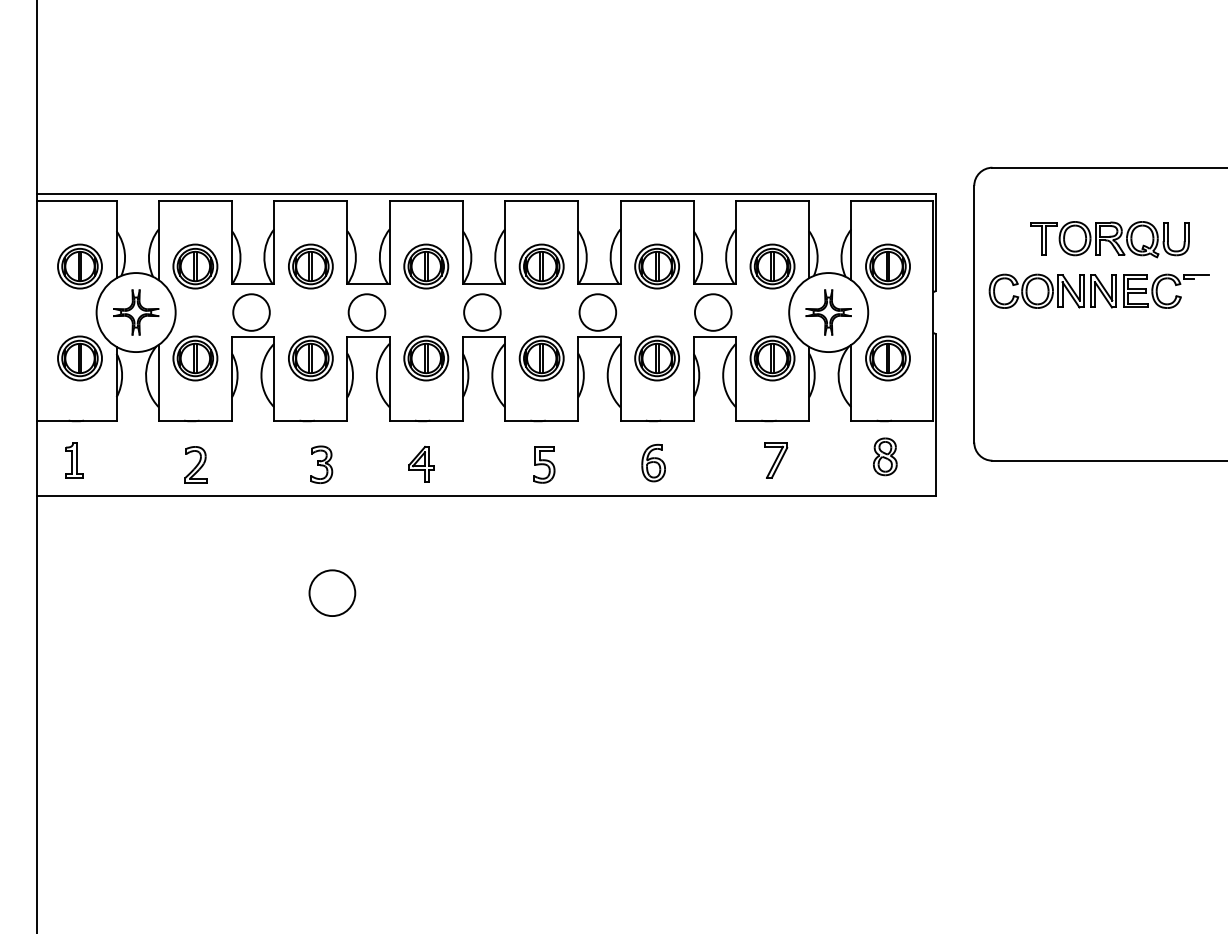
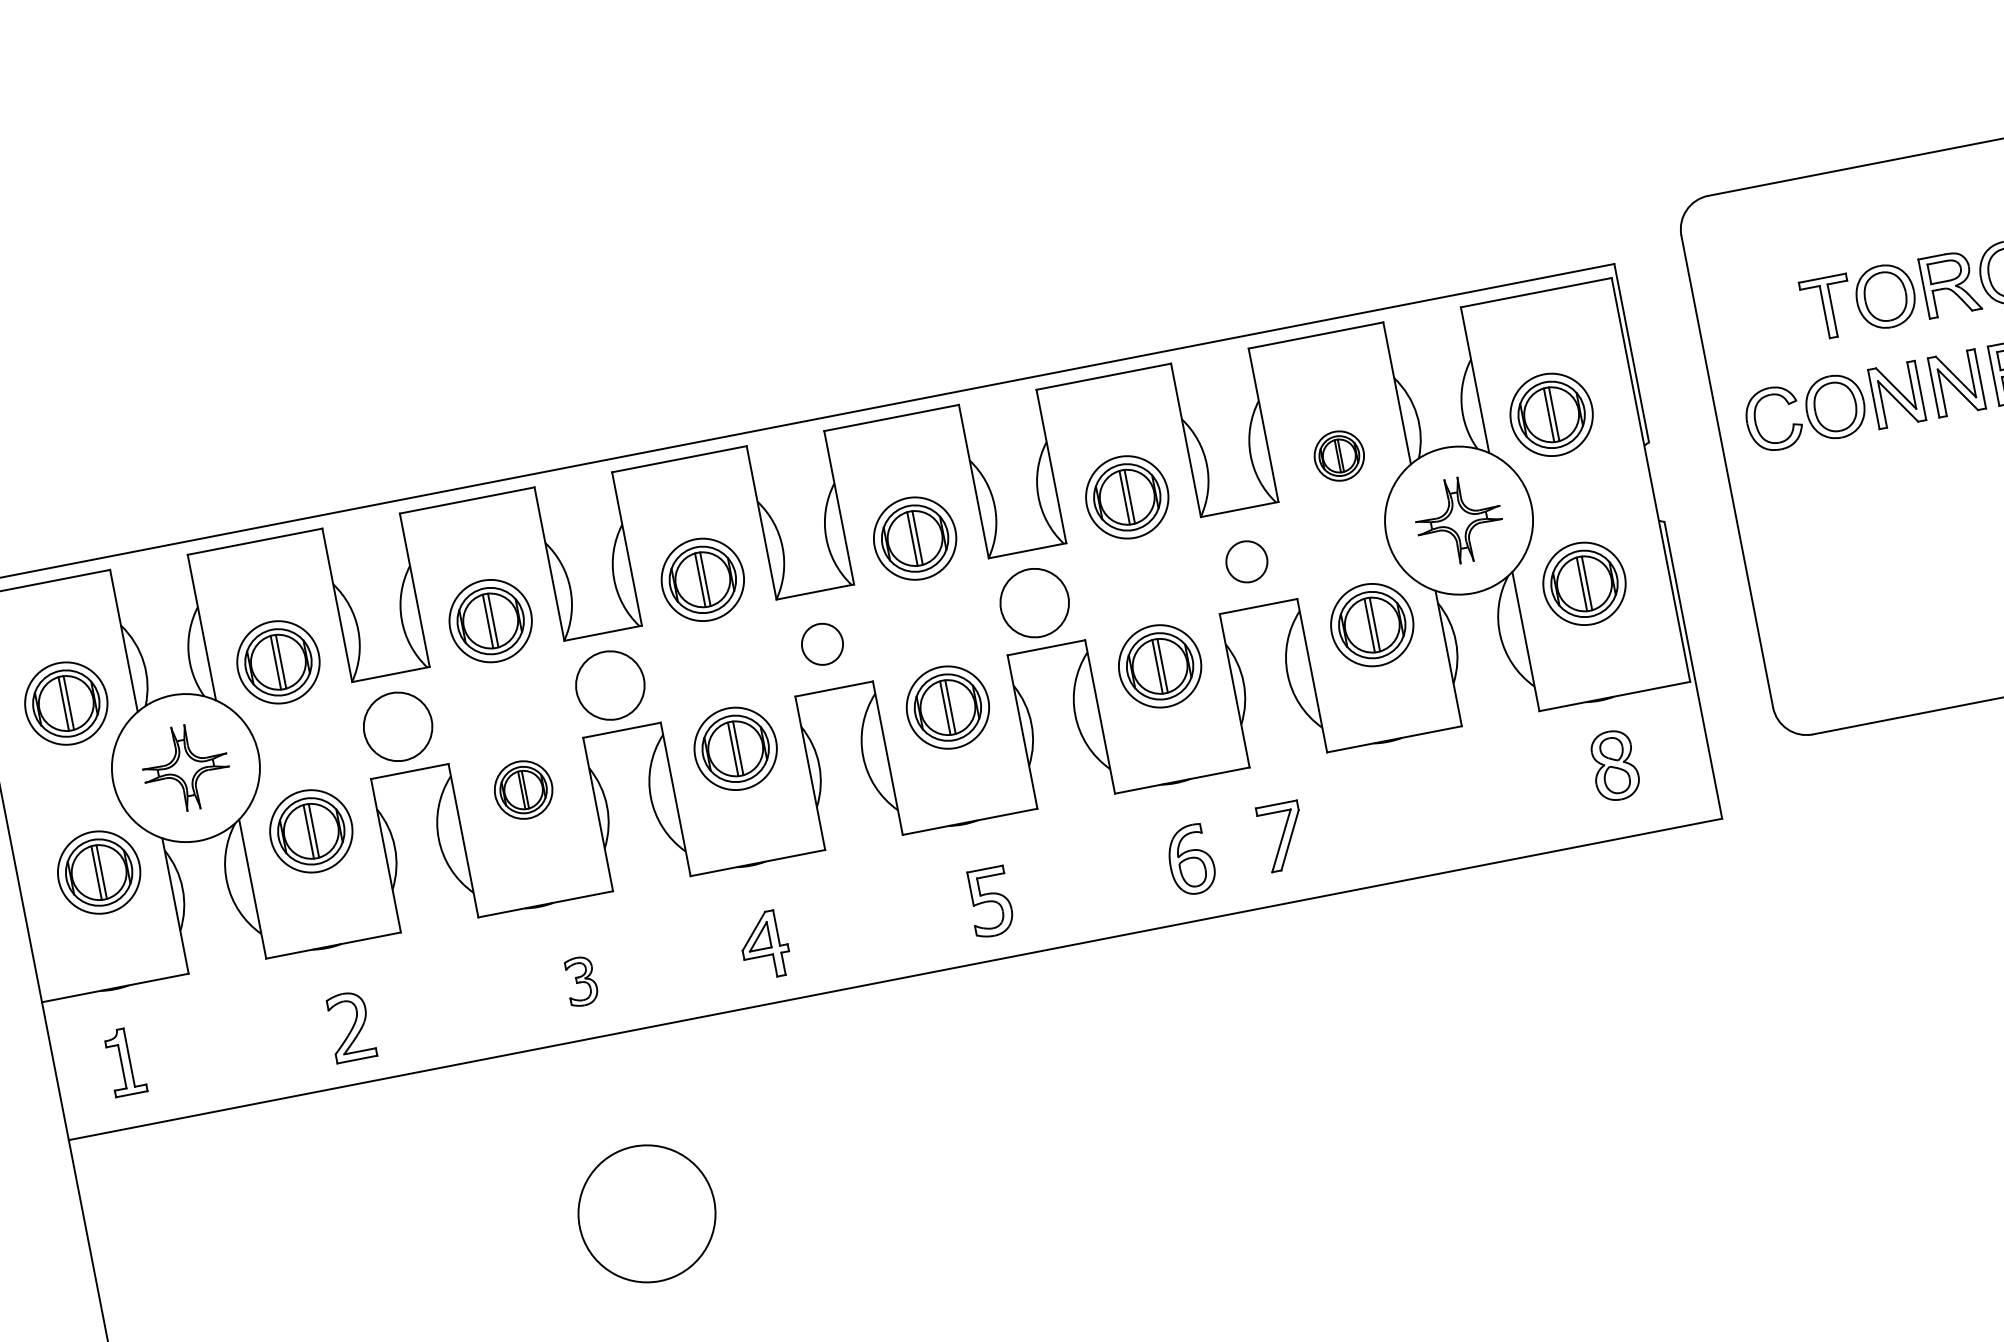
part: (772, 266) -> (1339, 456), size x0.6
circle: (482, 312) -> (822, 644), size x0.6
circle: (712, 312) -> (1245, 562), size x0.6
part: (310, 358) -> (522, 790), size x0.7
part: (776, 460) -> (1283, 836), moved
part: (321, 464) -> (580, 981), size x0.7
circle: (332, 593) -> (647, 1214), size x1.6

